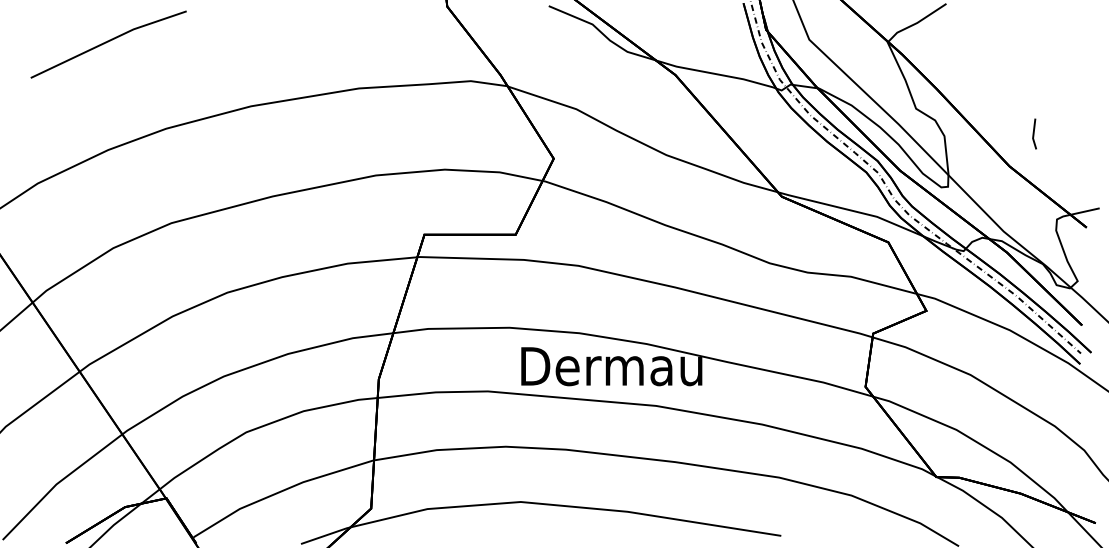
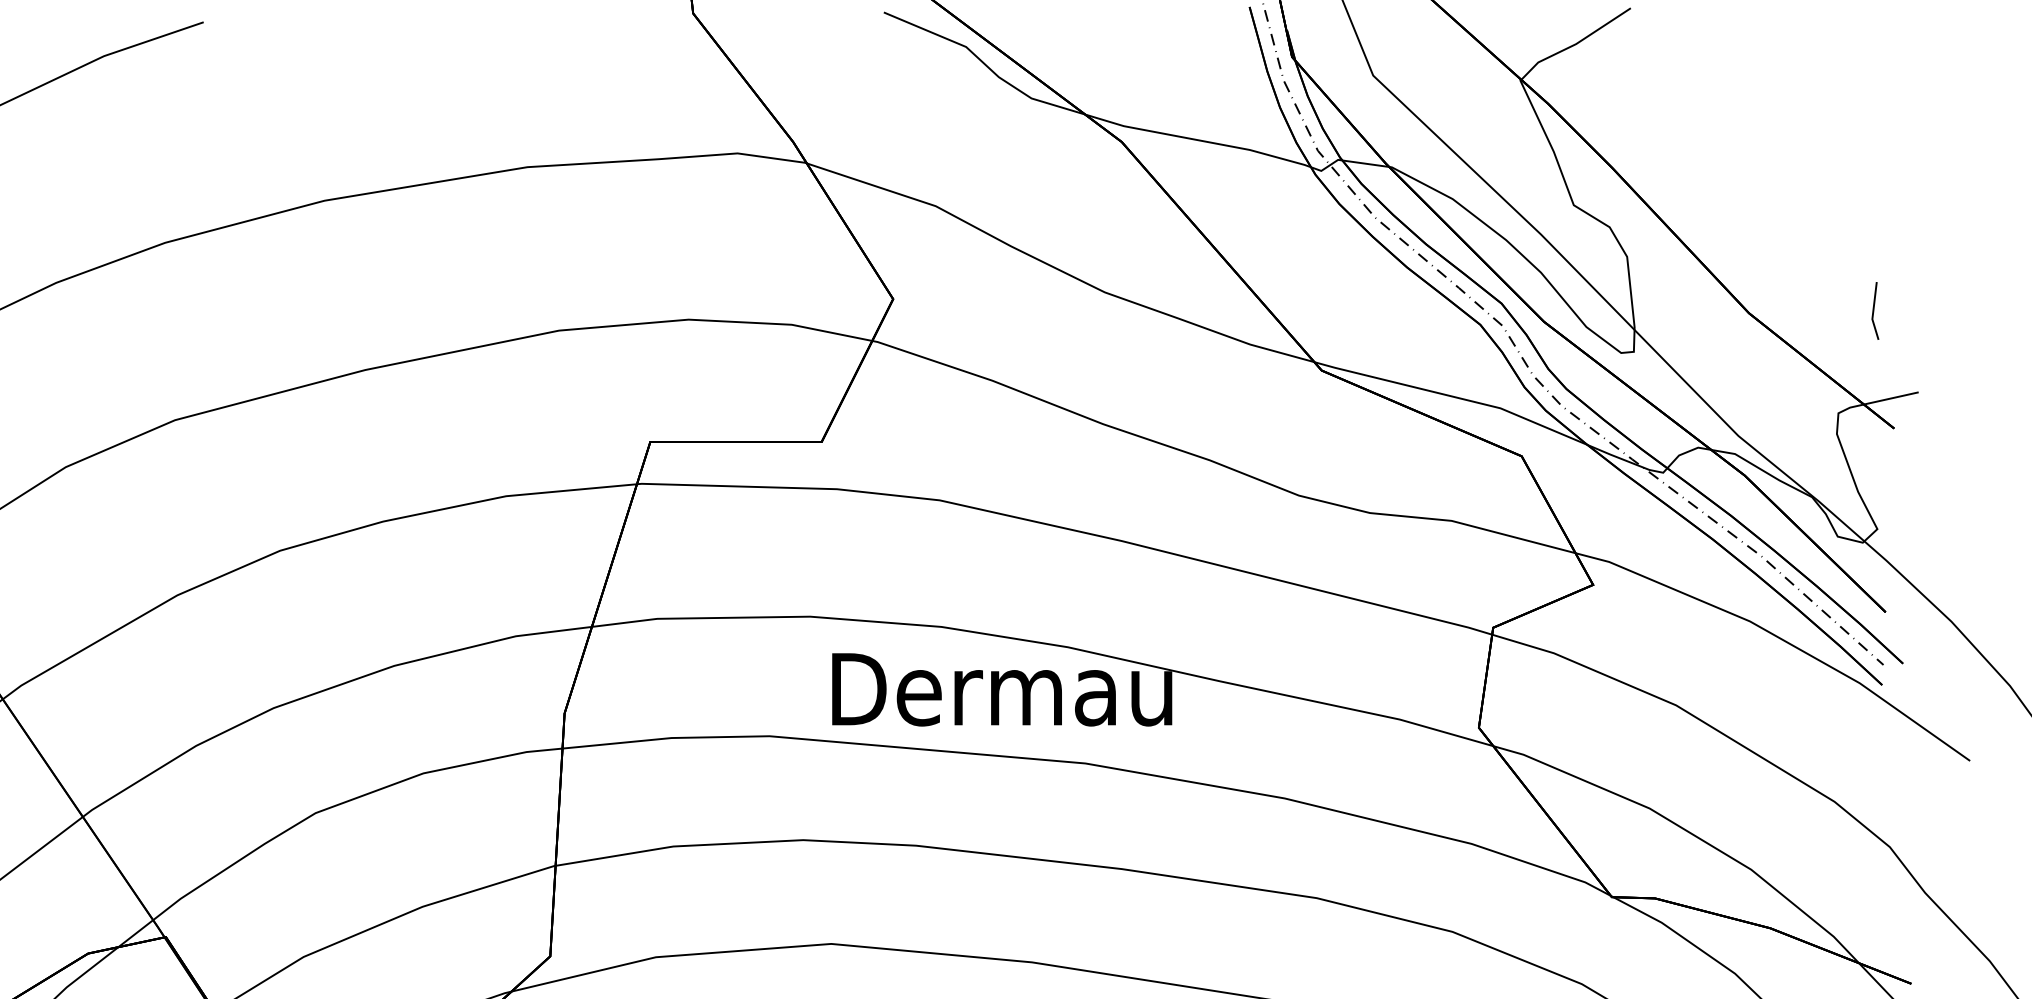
line: (1034, 133) -> (1875, 309), moved

